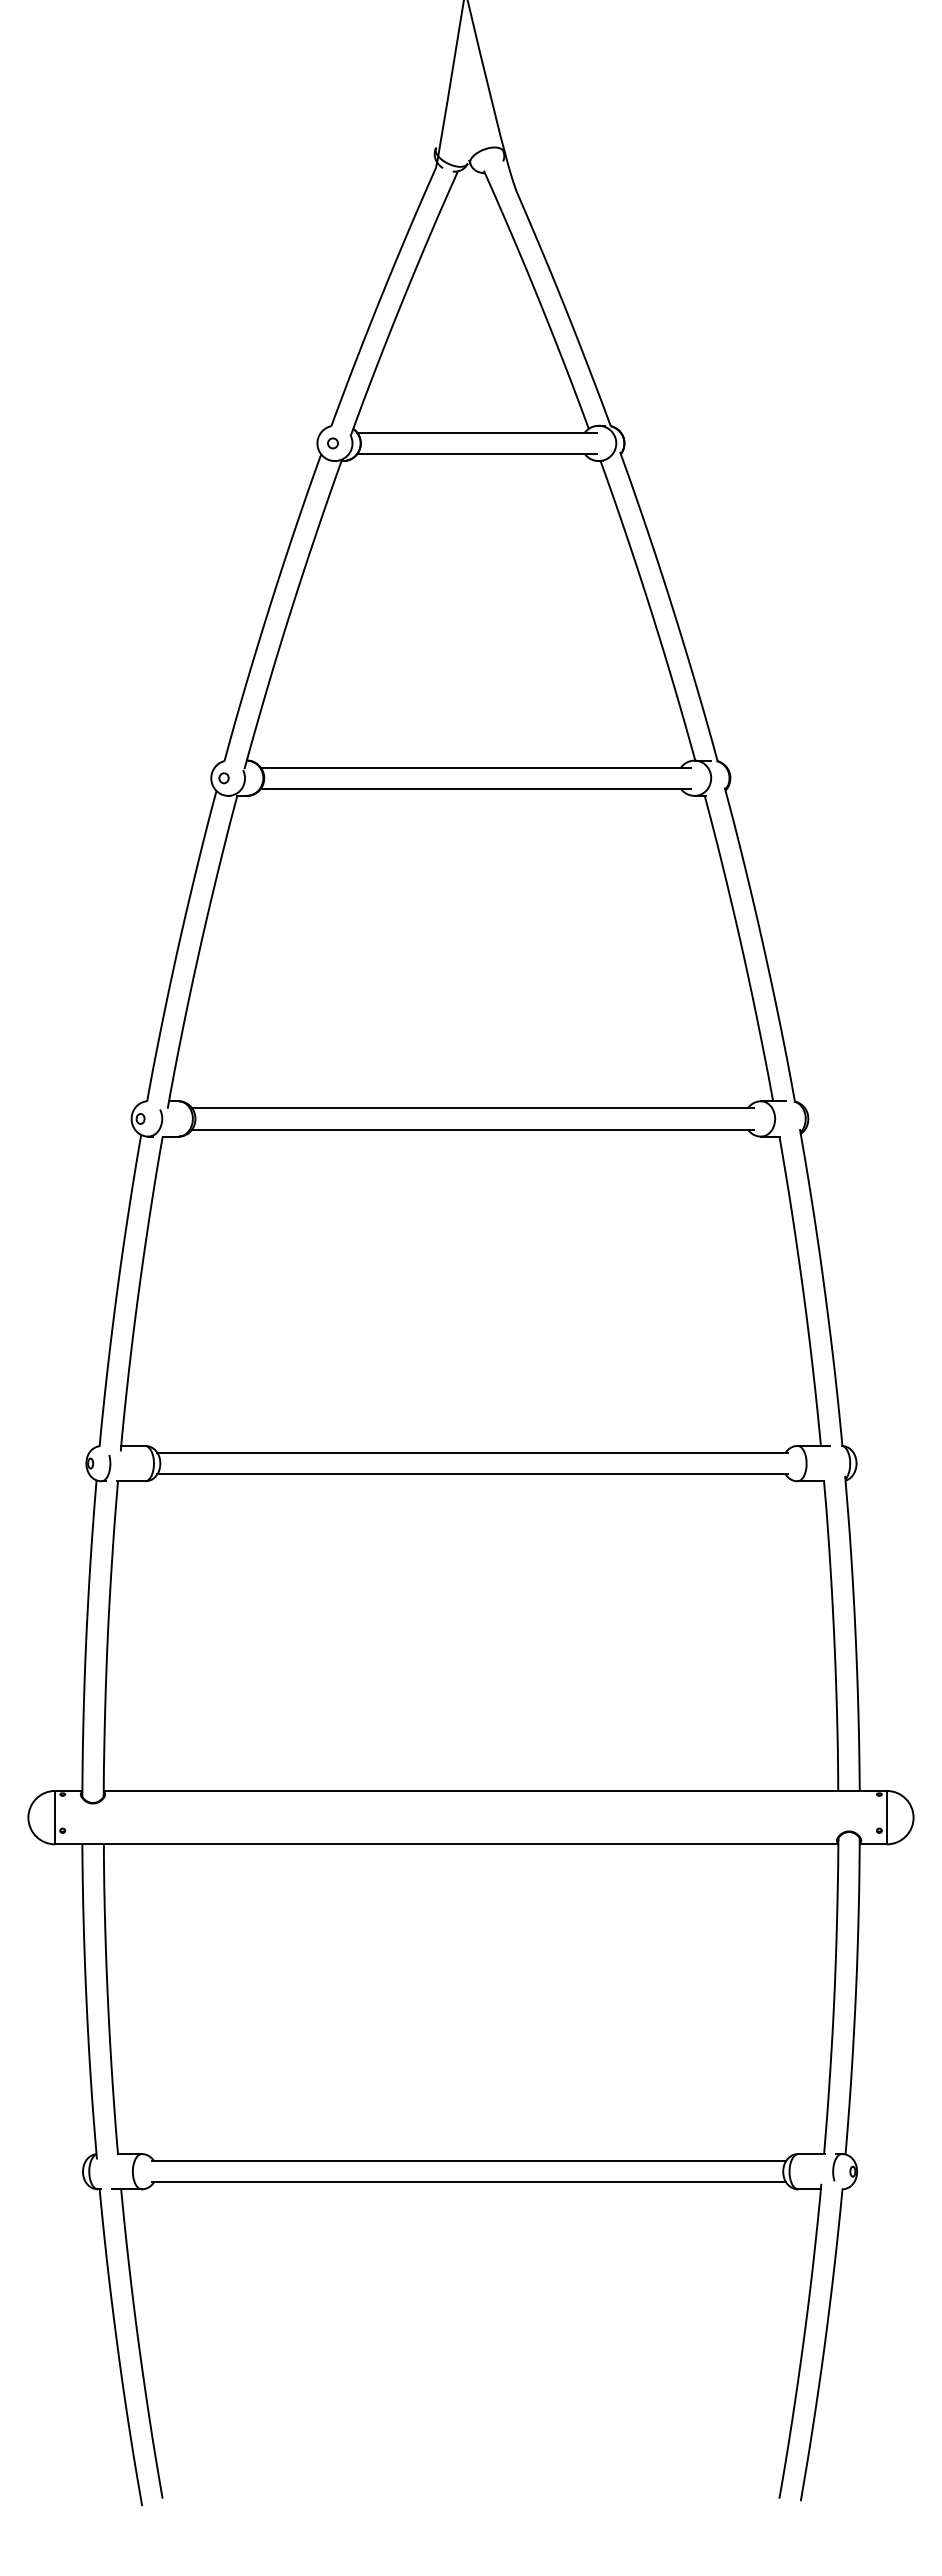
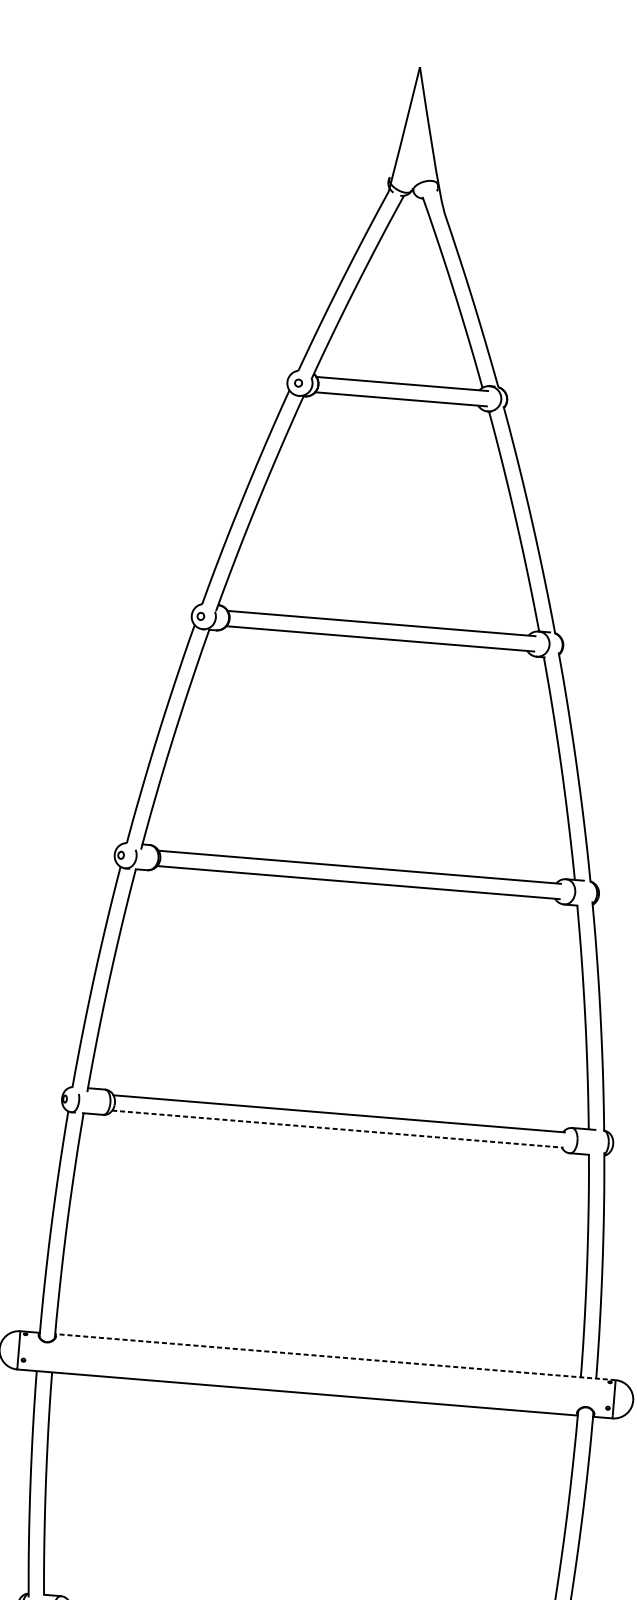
line: (473, 1474) -> (338, 1129), solid -> dashed
line: (495, 1790) -> (335, 1356), solid -> dashed

